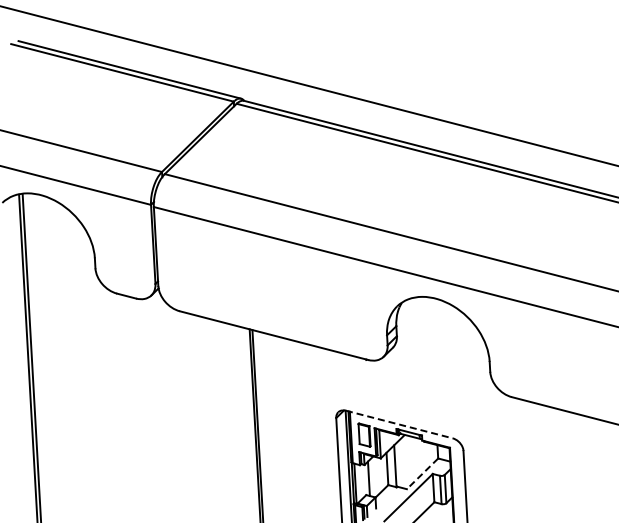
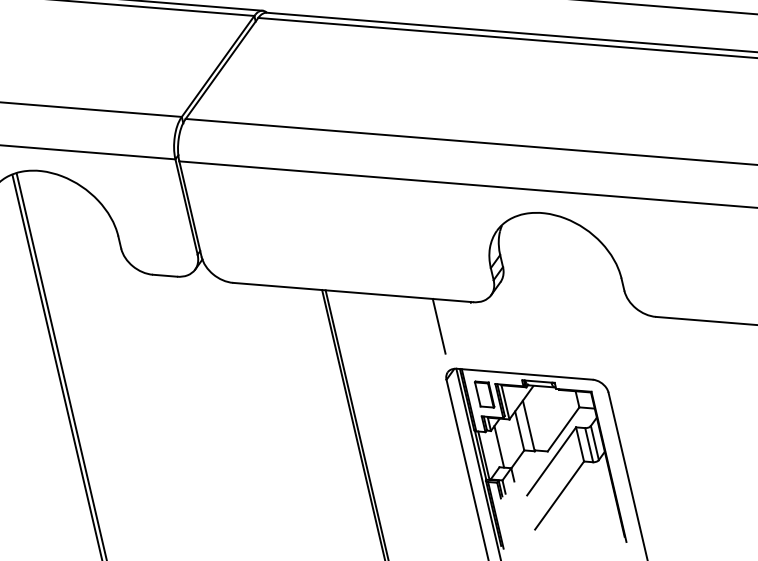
line: (337, 374) -> (438, 326), added
line: (399, 424) -> (524, 374), dashed -> solid
line: (422, 473) -> (563, 428), dashed -> solid

